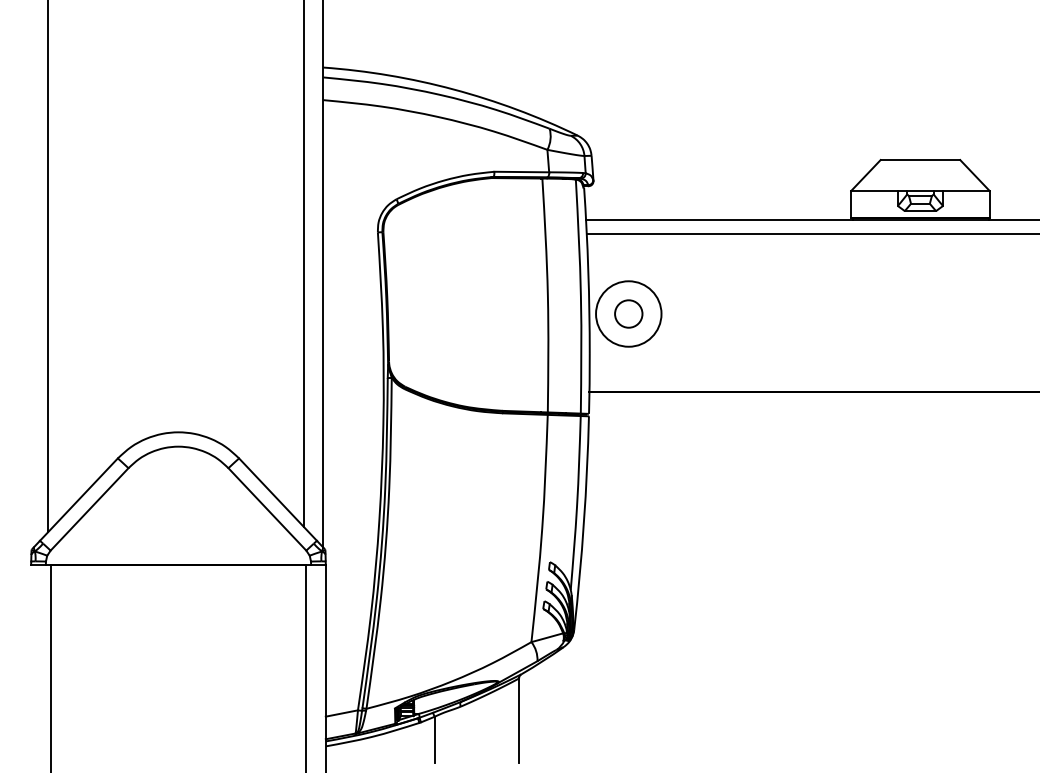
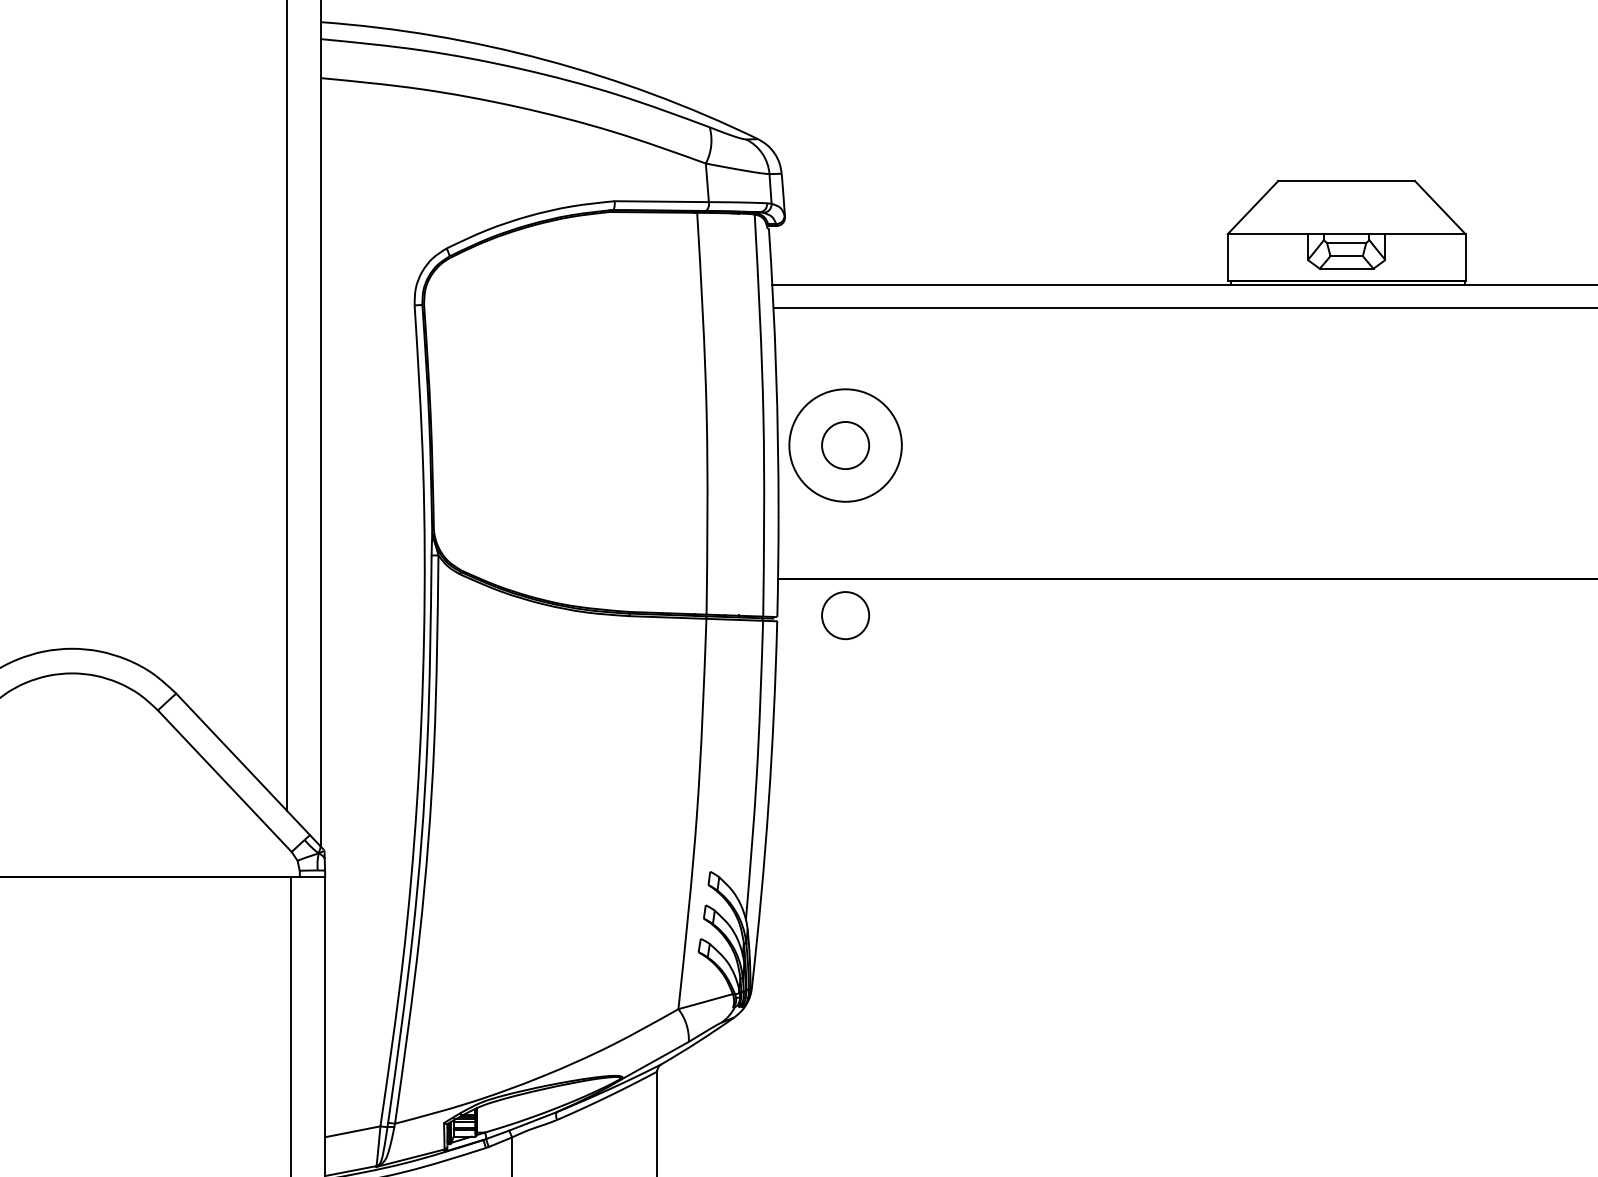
circle: (628, 412) -> (845, 614), added

